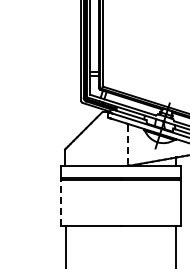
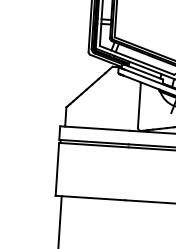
line: (127, 144) -> (139, 106), dashed -> solid
line: (60, 203) -> (57, 169), dashed -> solid

